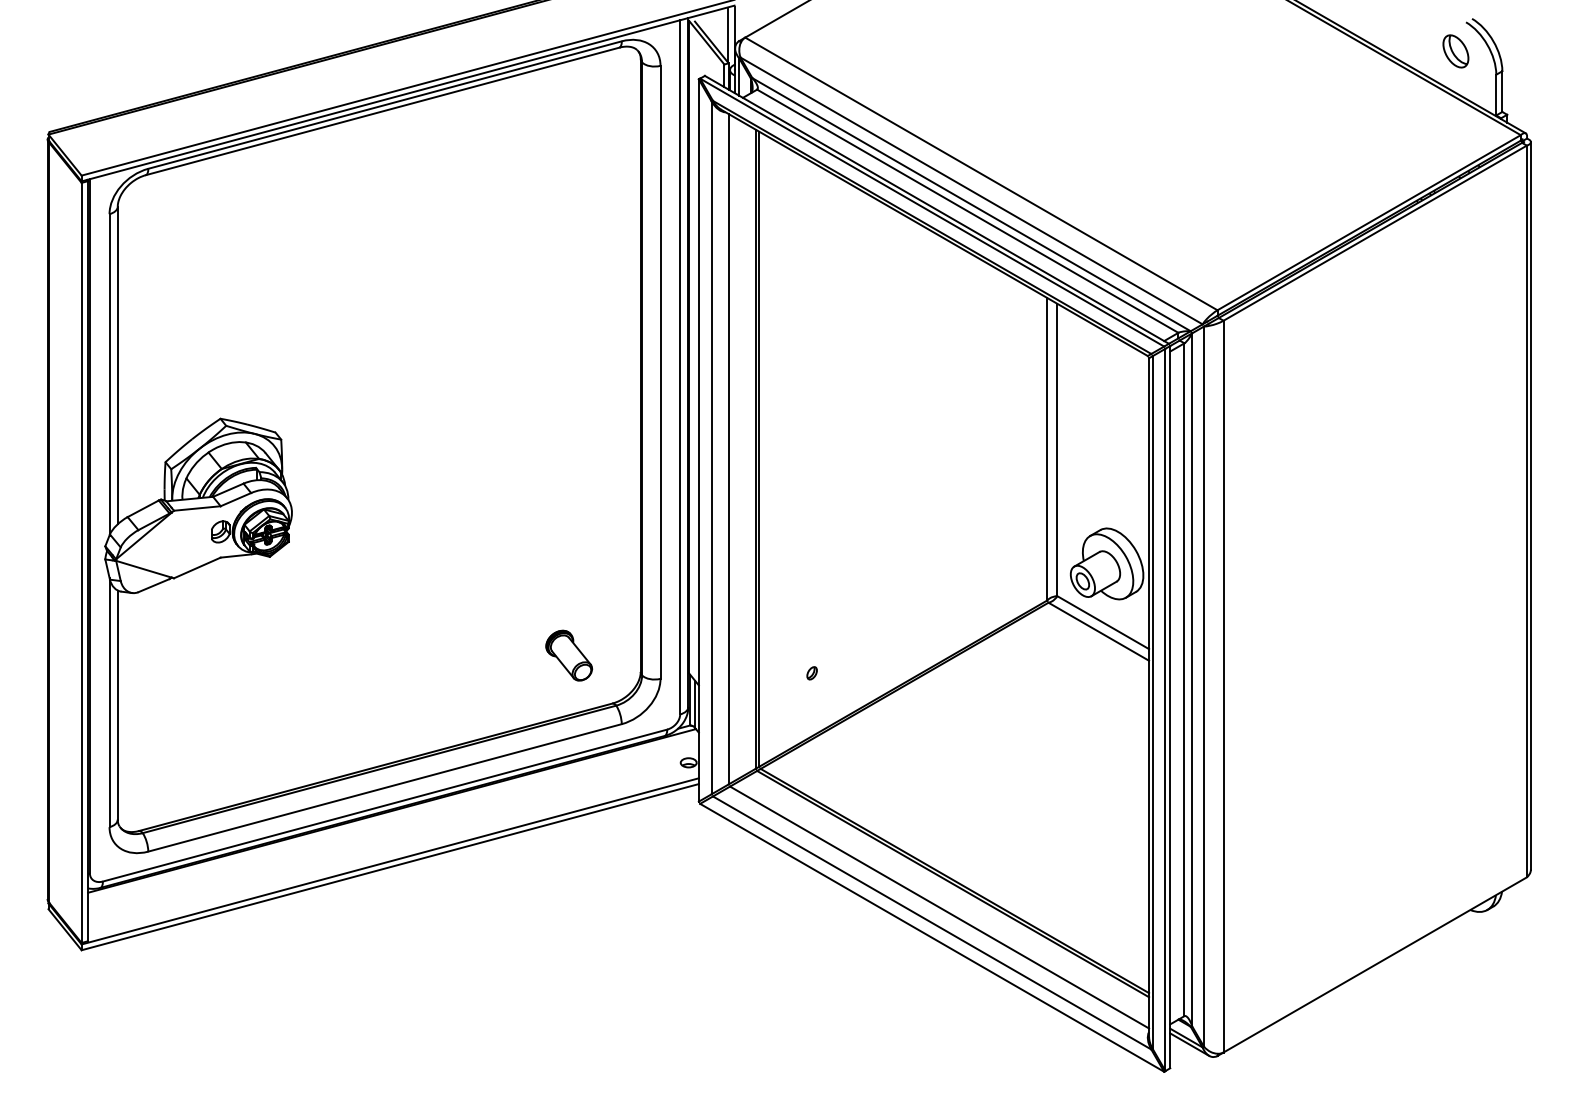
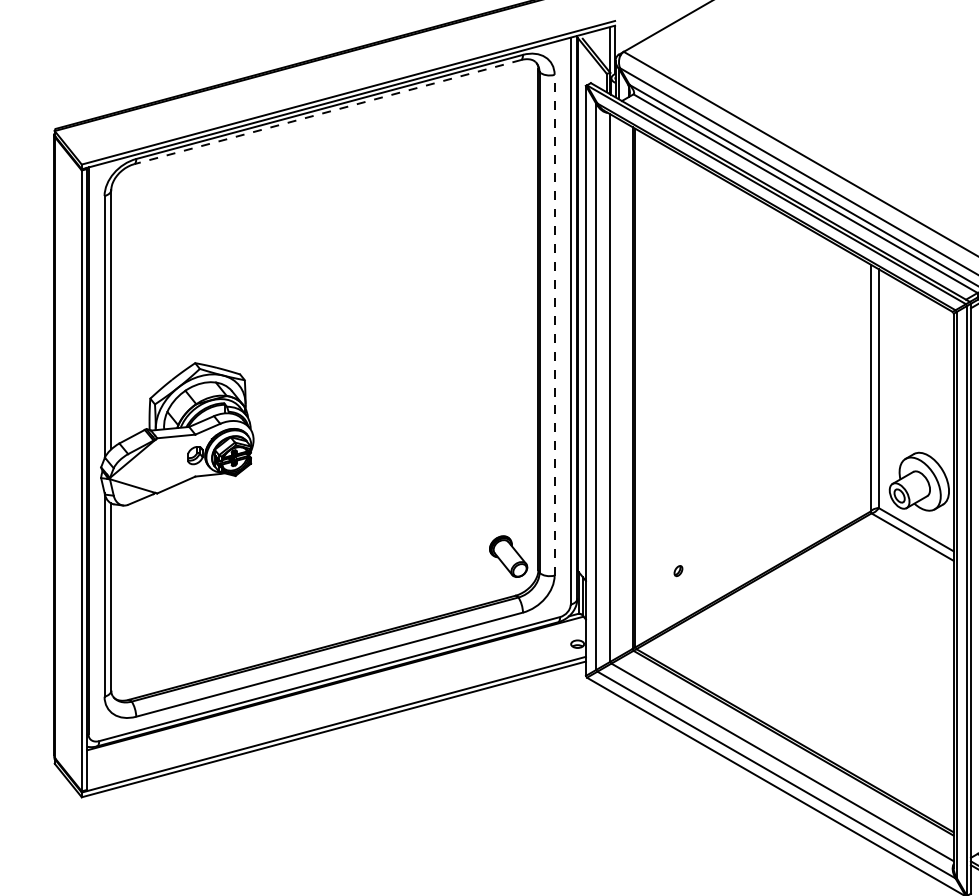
line: (382, 111) -> (327, 112), solid -> dashed
line: (660, 371) -> (554, 324), solid -> dashed
part: (569, 655) -> (508, 556), moved

